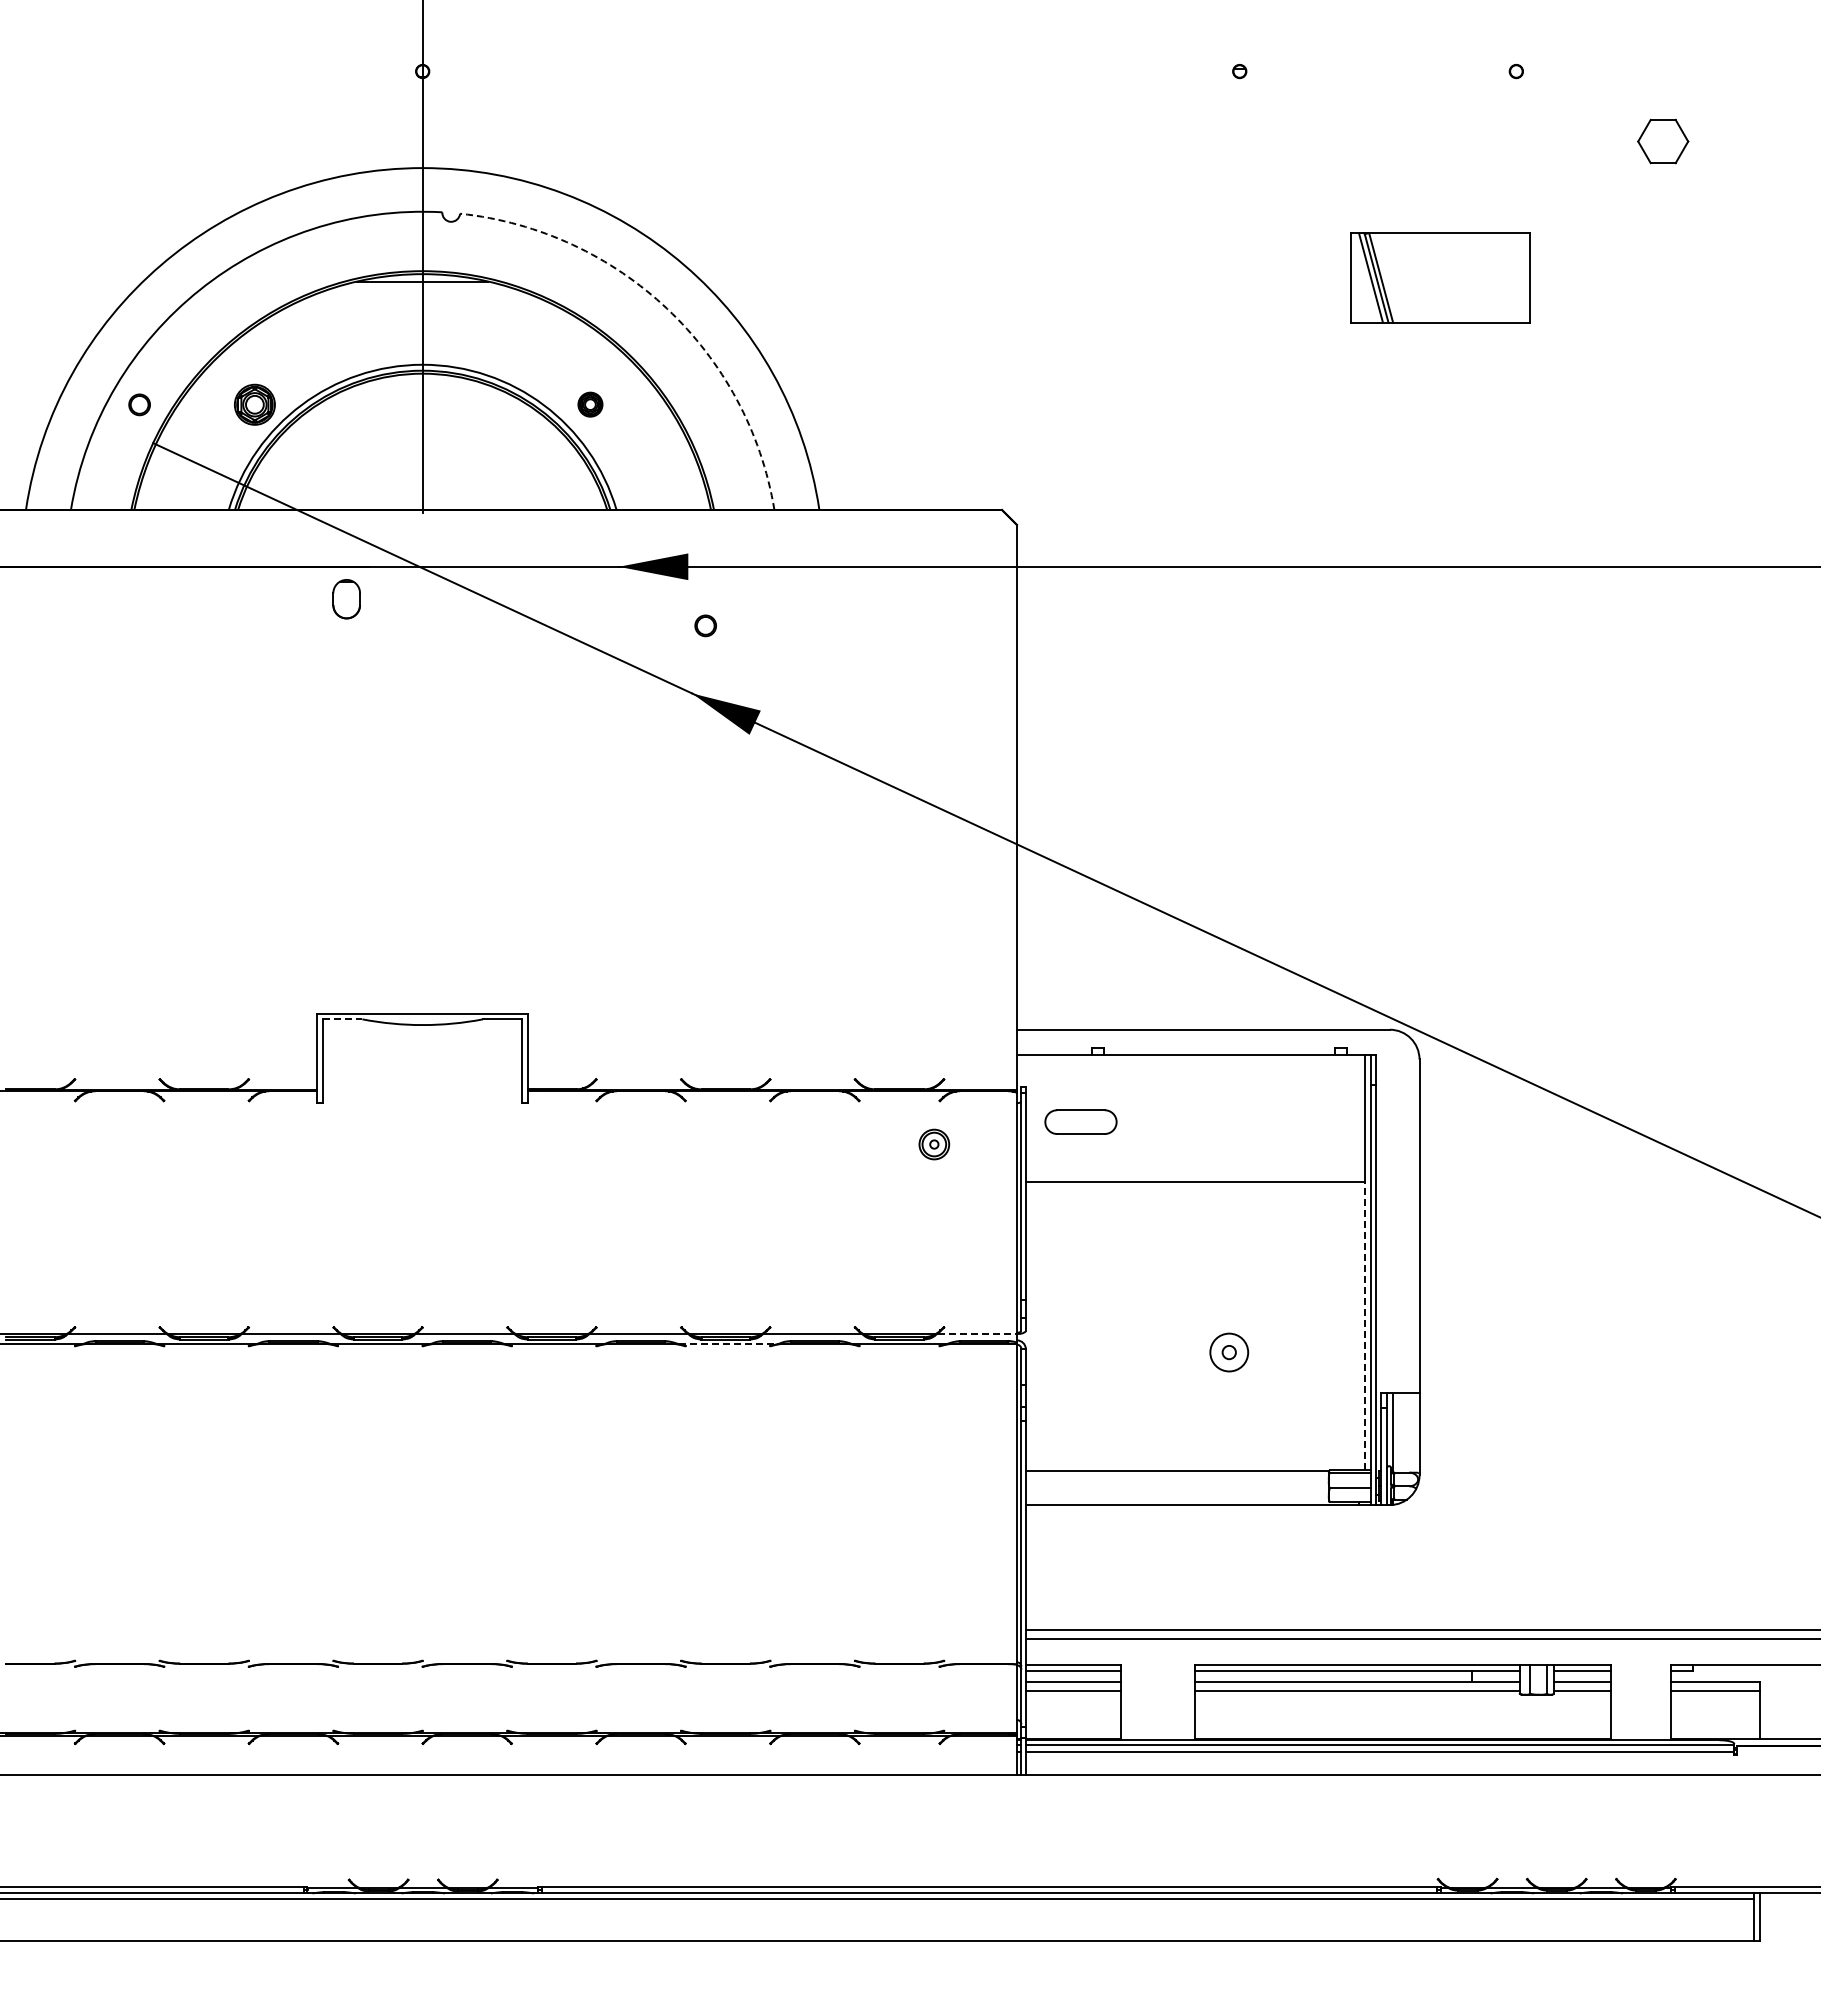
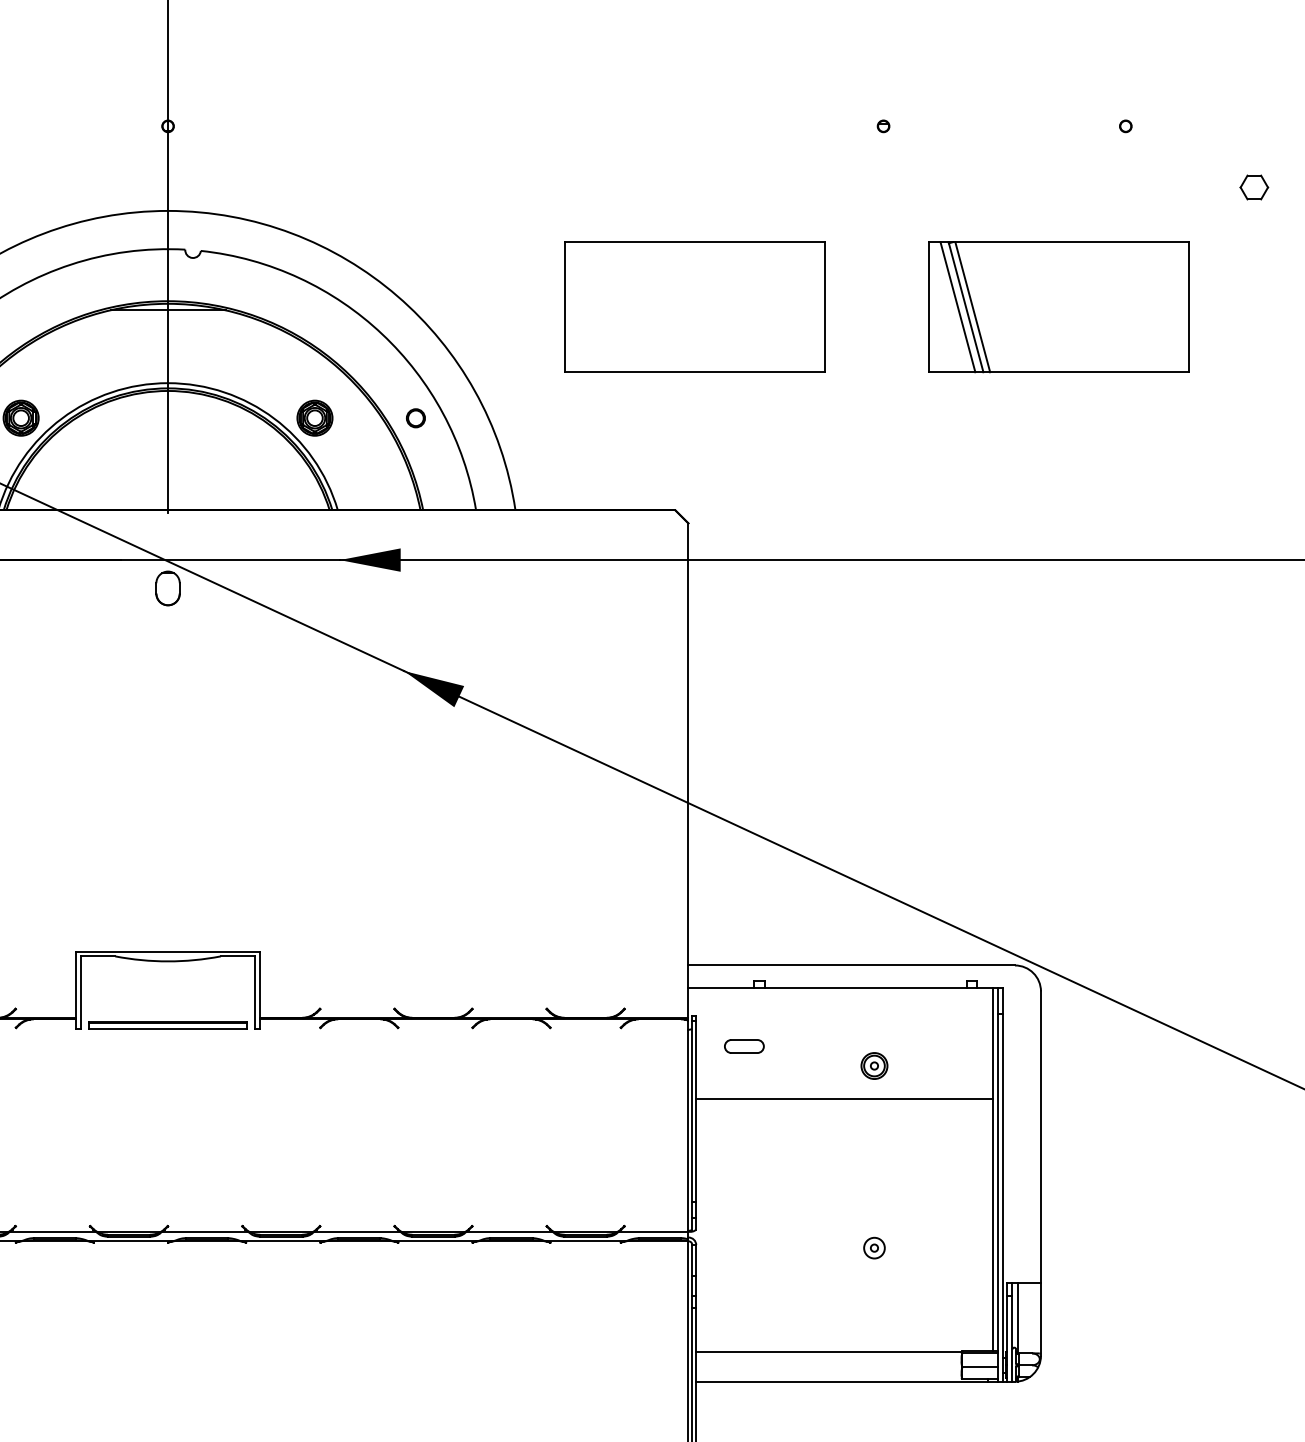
part: (1662, 140) -> (1253, 186), size x0.62
part: (1024, 277) -> (695, 306), added
part: (1440, 277) -> (1059, 306), size x1.67
arc: (667, 308) -> (382, 333), dashed -> solid
part: (590, 404) -> (315, 417), size x1.67
part: (346, 599) -> (167, 588), moved
part: (705, 625) -> (415, 417), moved
line: (342, 1019) -> (97, 956), dashed -> solid
part: (422, 1098) -> (167, 1025), added
part: (1080, 1122) -> (744, 1046), size x0.62
part: (934, 1144) -> (874, 1065), moved
line: (1364, 1325) -> (992, 1224), dashed -> solid
line: (977, 1333) -> (653, 1231), dashed -> solid
line: (727, 1344) -> (435, 1241), dashed -> solid
part: (1229, 1352) -> (874, 1248), size x0.62

